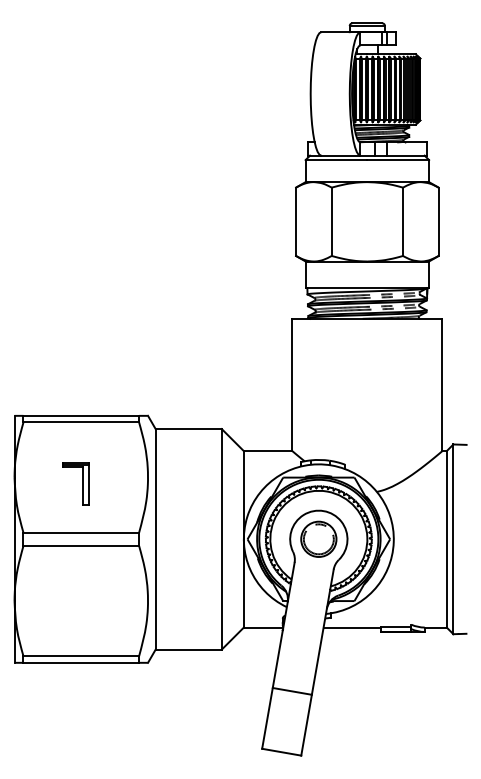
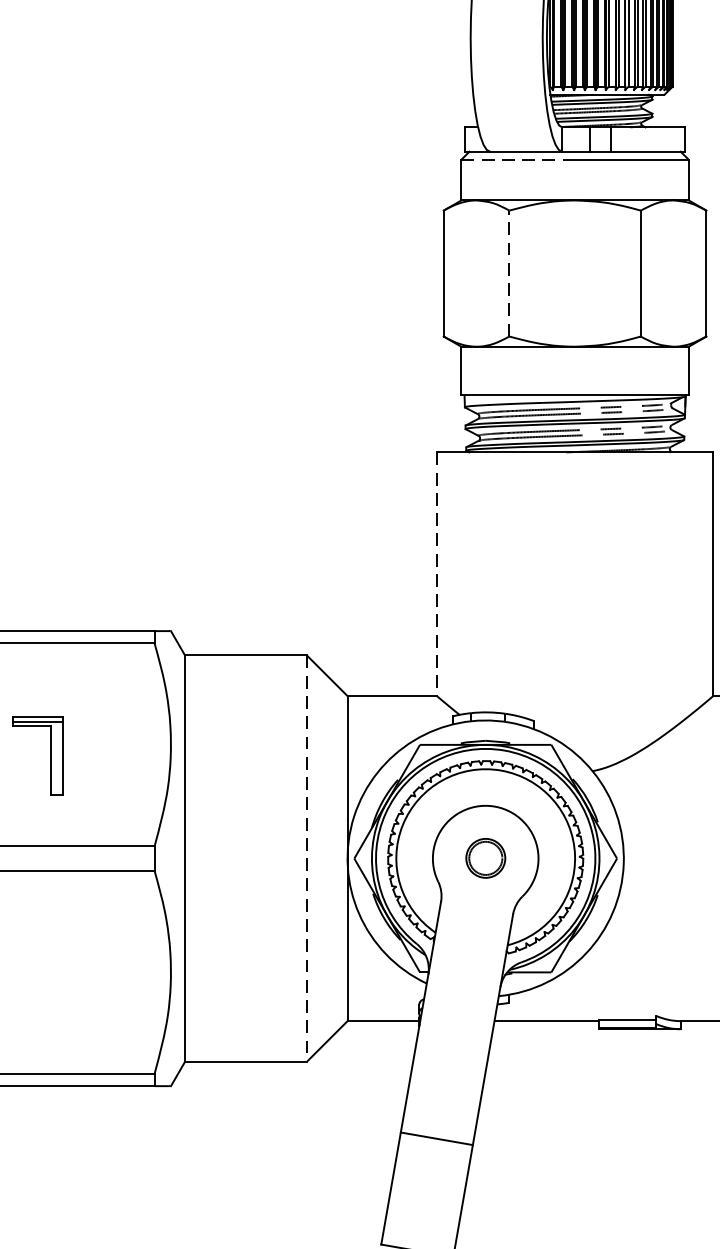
line: (336, 160) -> (518, 160), solid -> dashed
line: (331, 221) -> (509, 273), solid -> dashed
line: (292, 385) -> (437, 575), solid -> dashed
part: (318, 538) -> (485, 857), size x0.6
line: (221, 539) -> (306, 858), solid -> dashed

